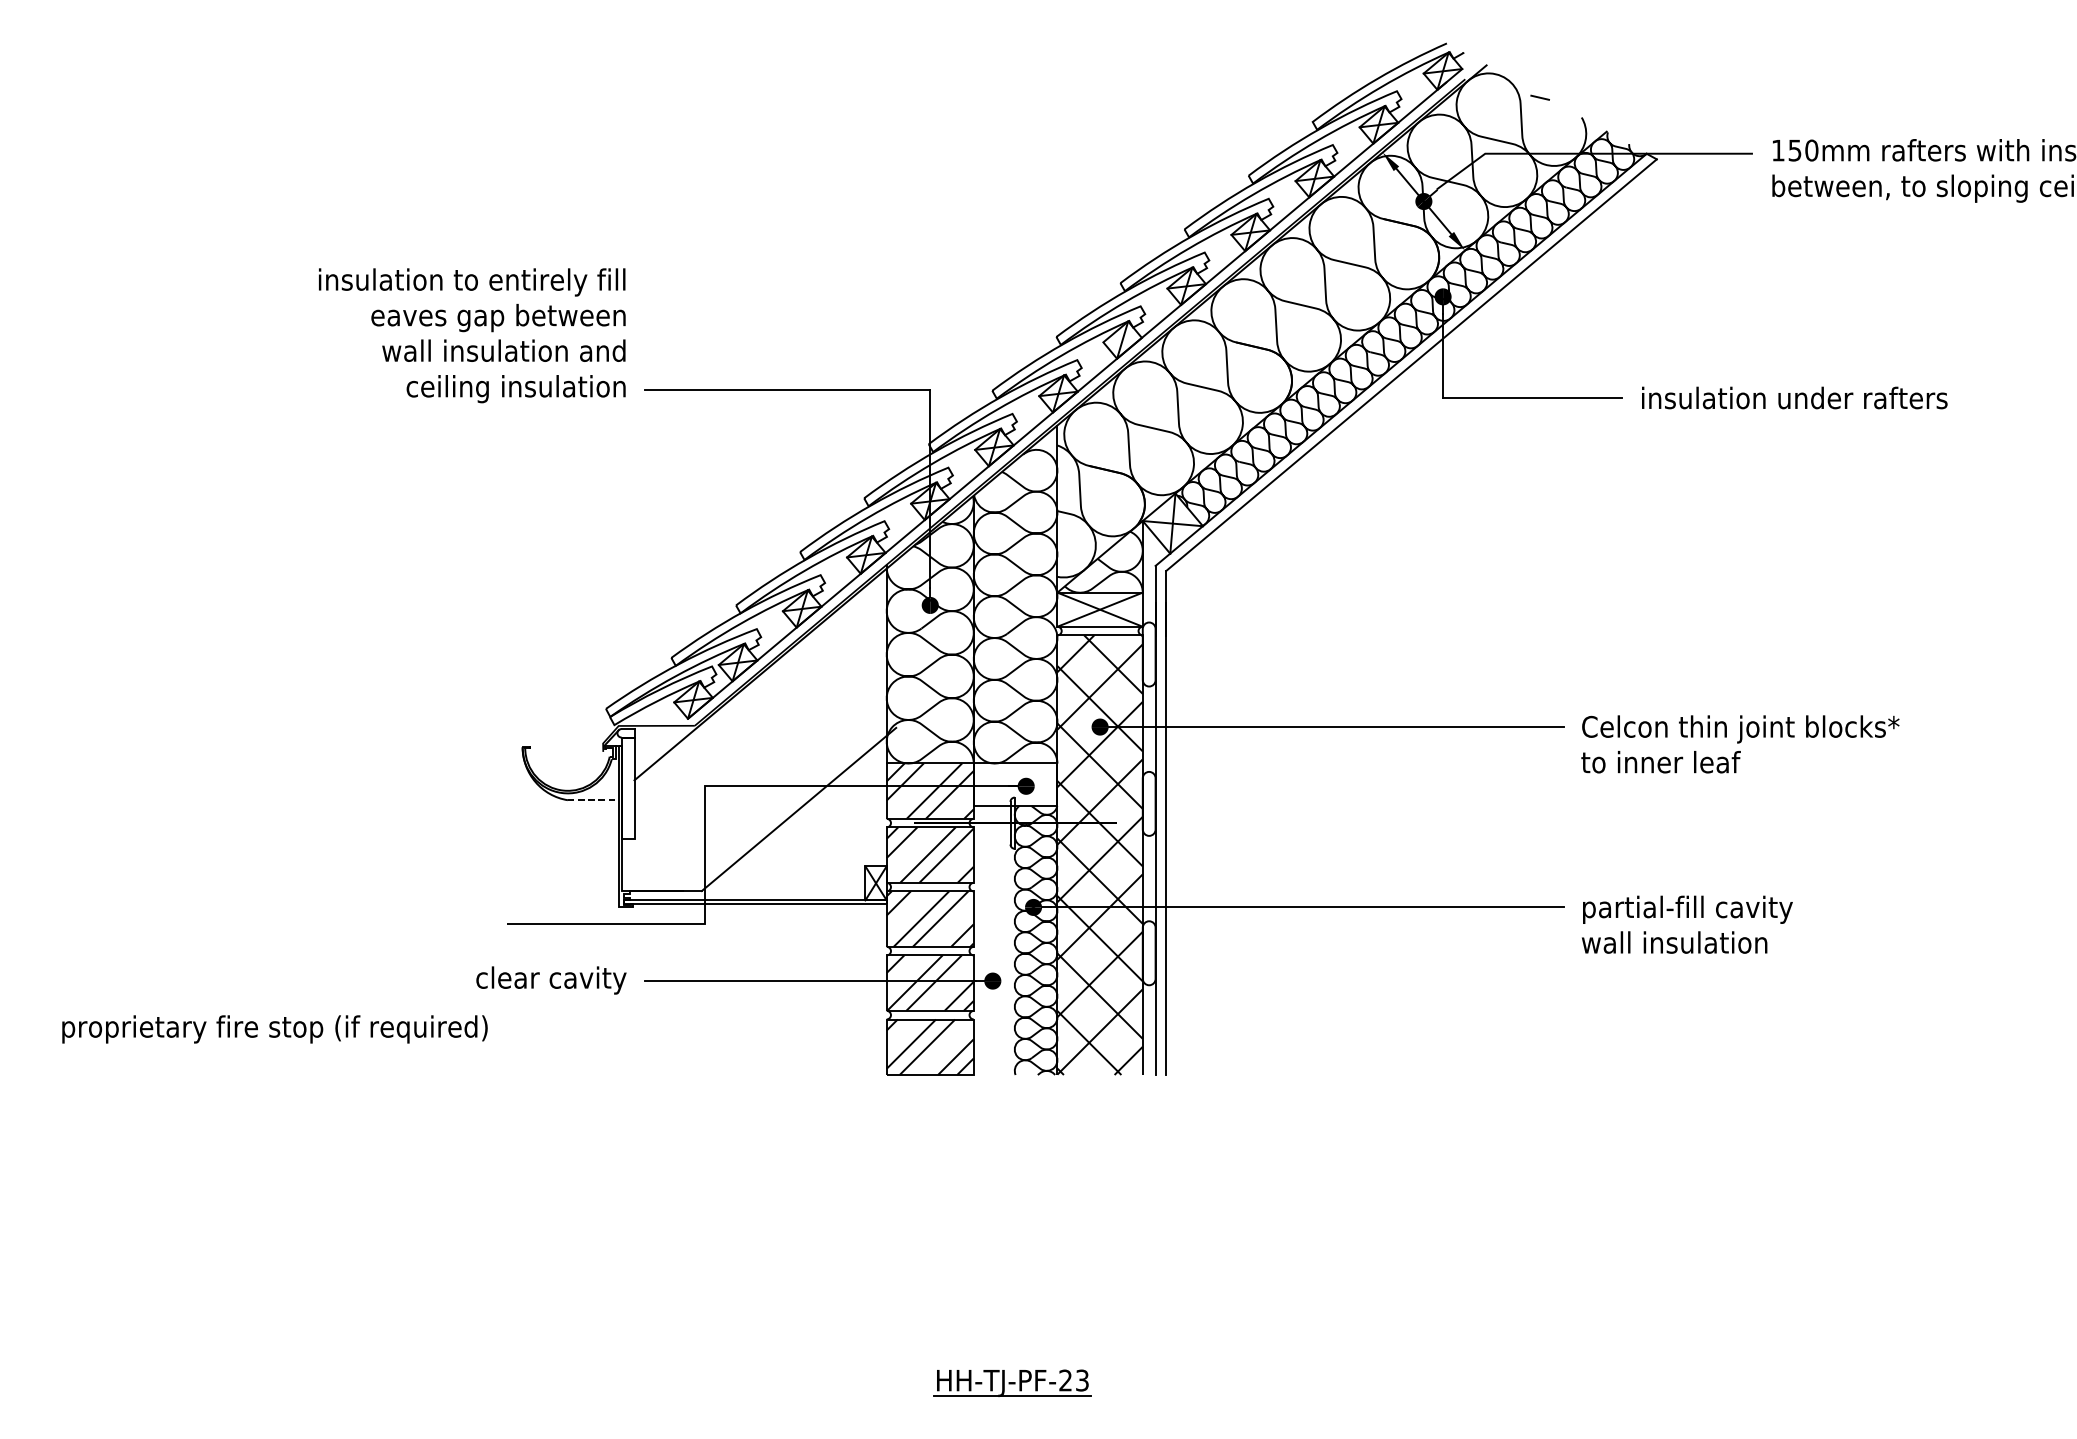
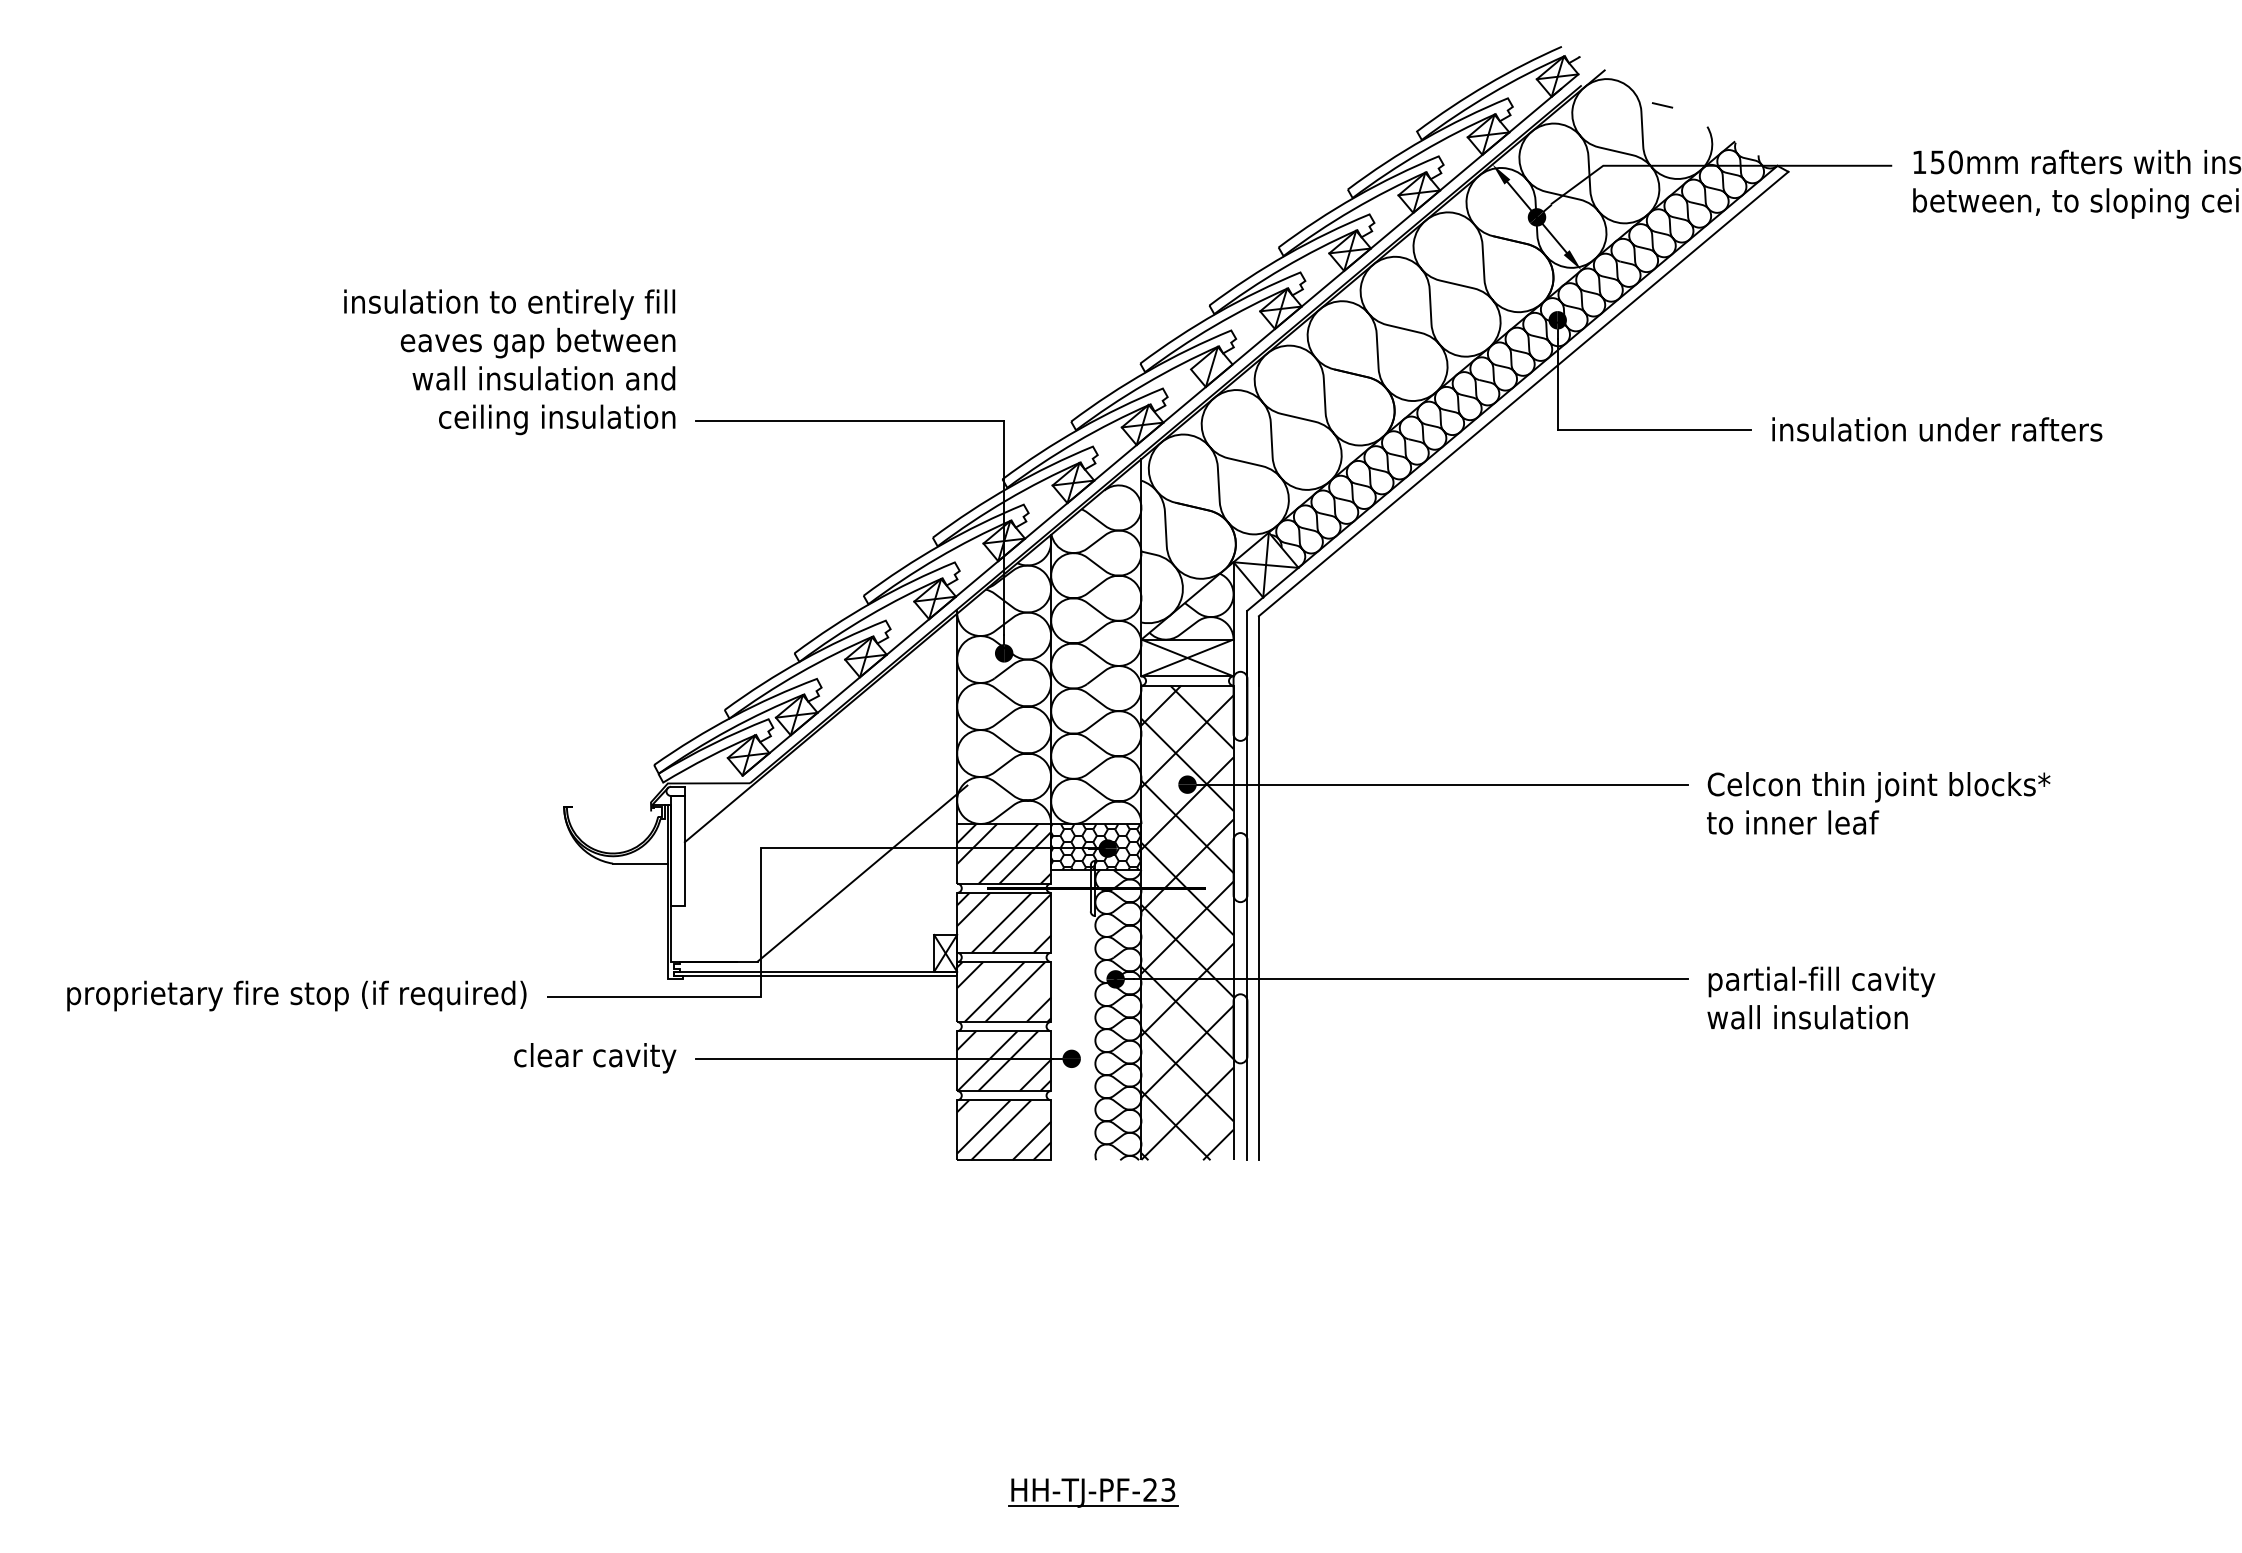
hatch: (1015, 784) -> (1096, 846), added
line: (593, 800) -> (640, 863), dashed -> solid
text: (274, 1028) -> (296, 995), moved

